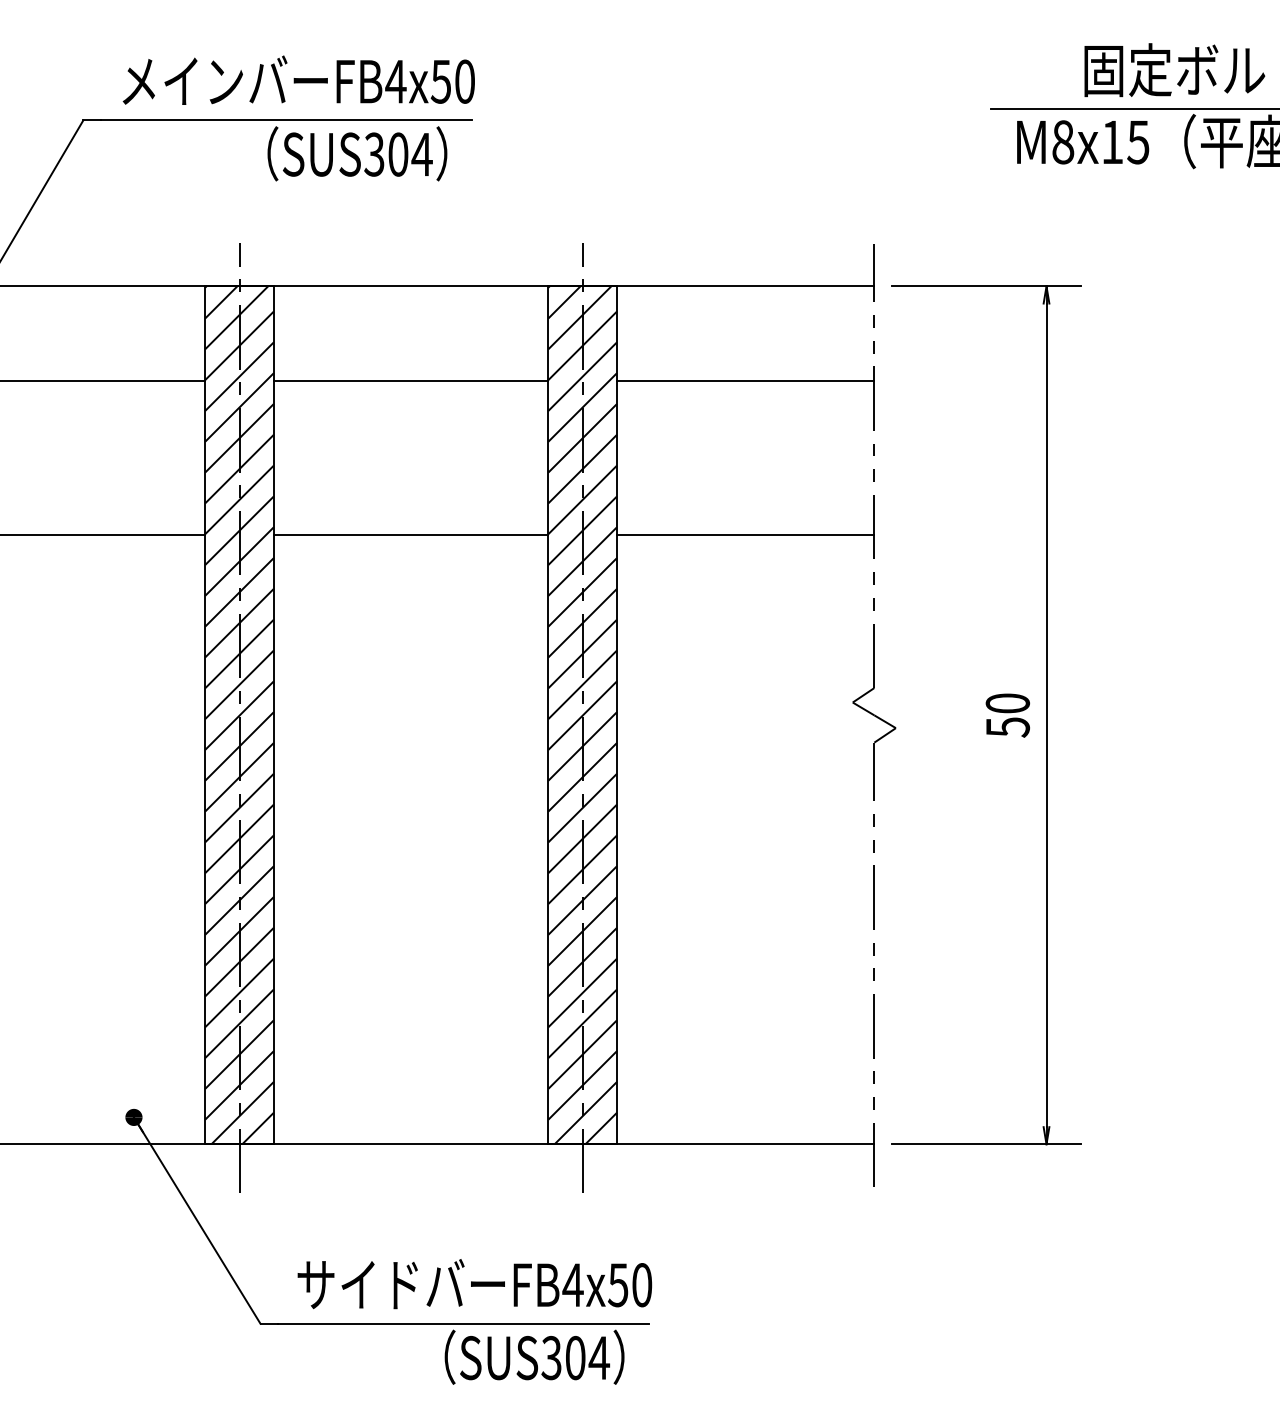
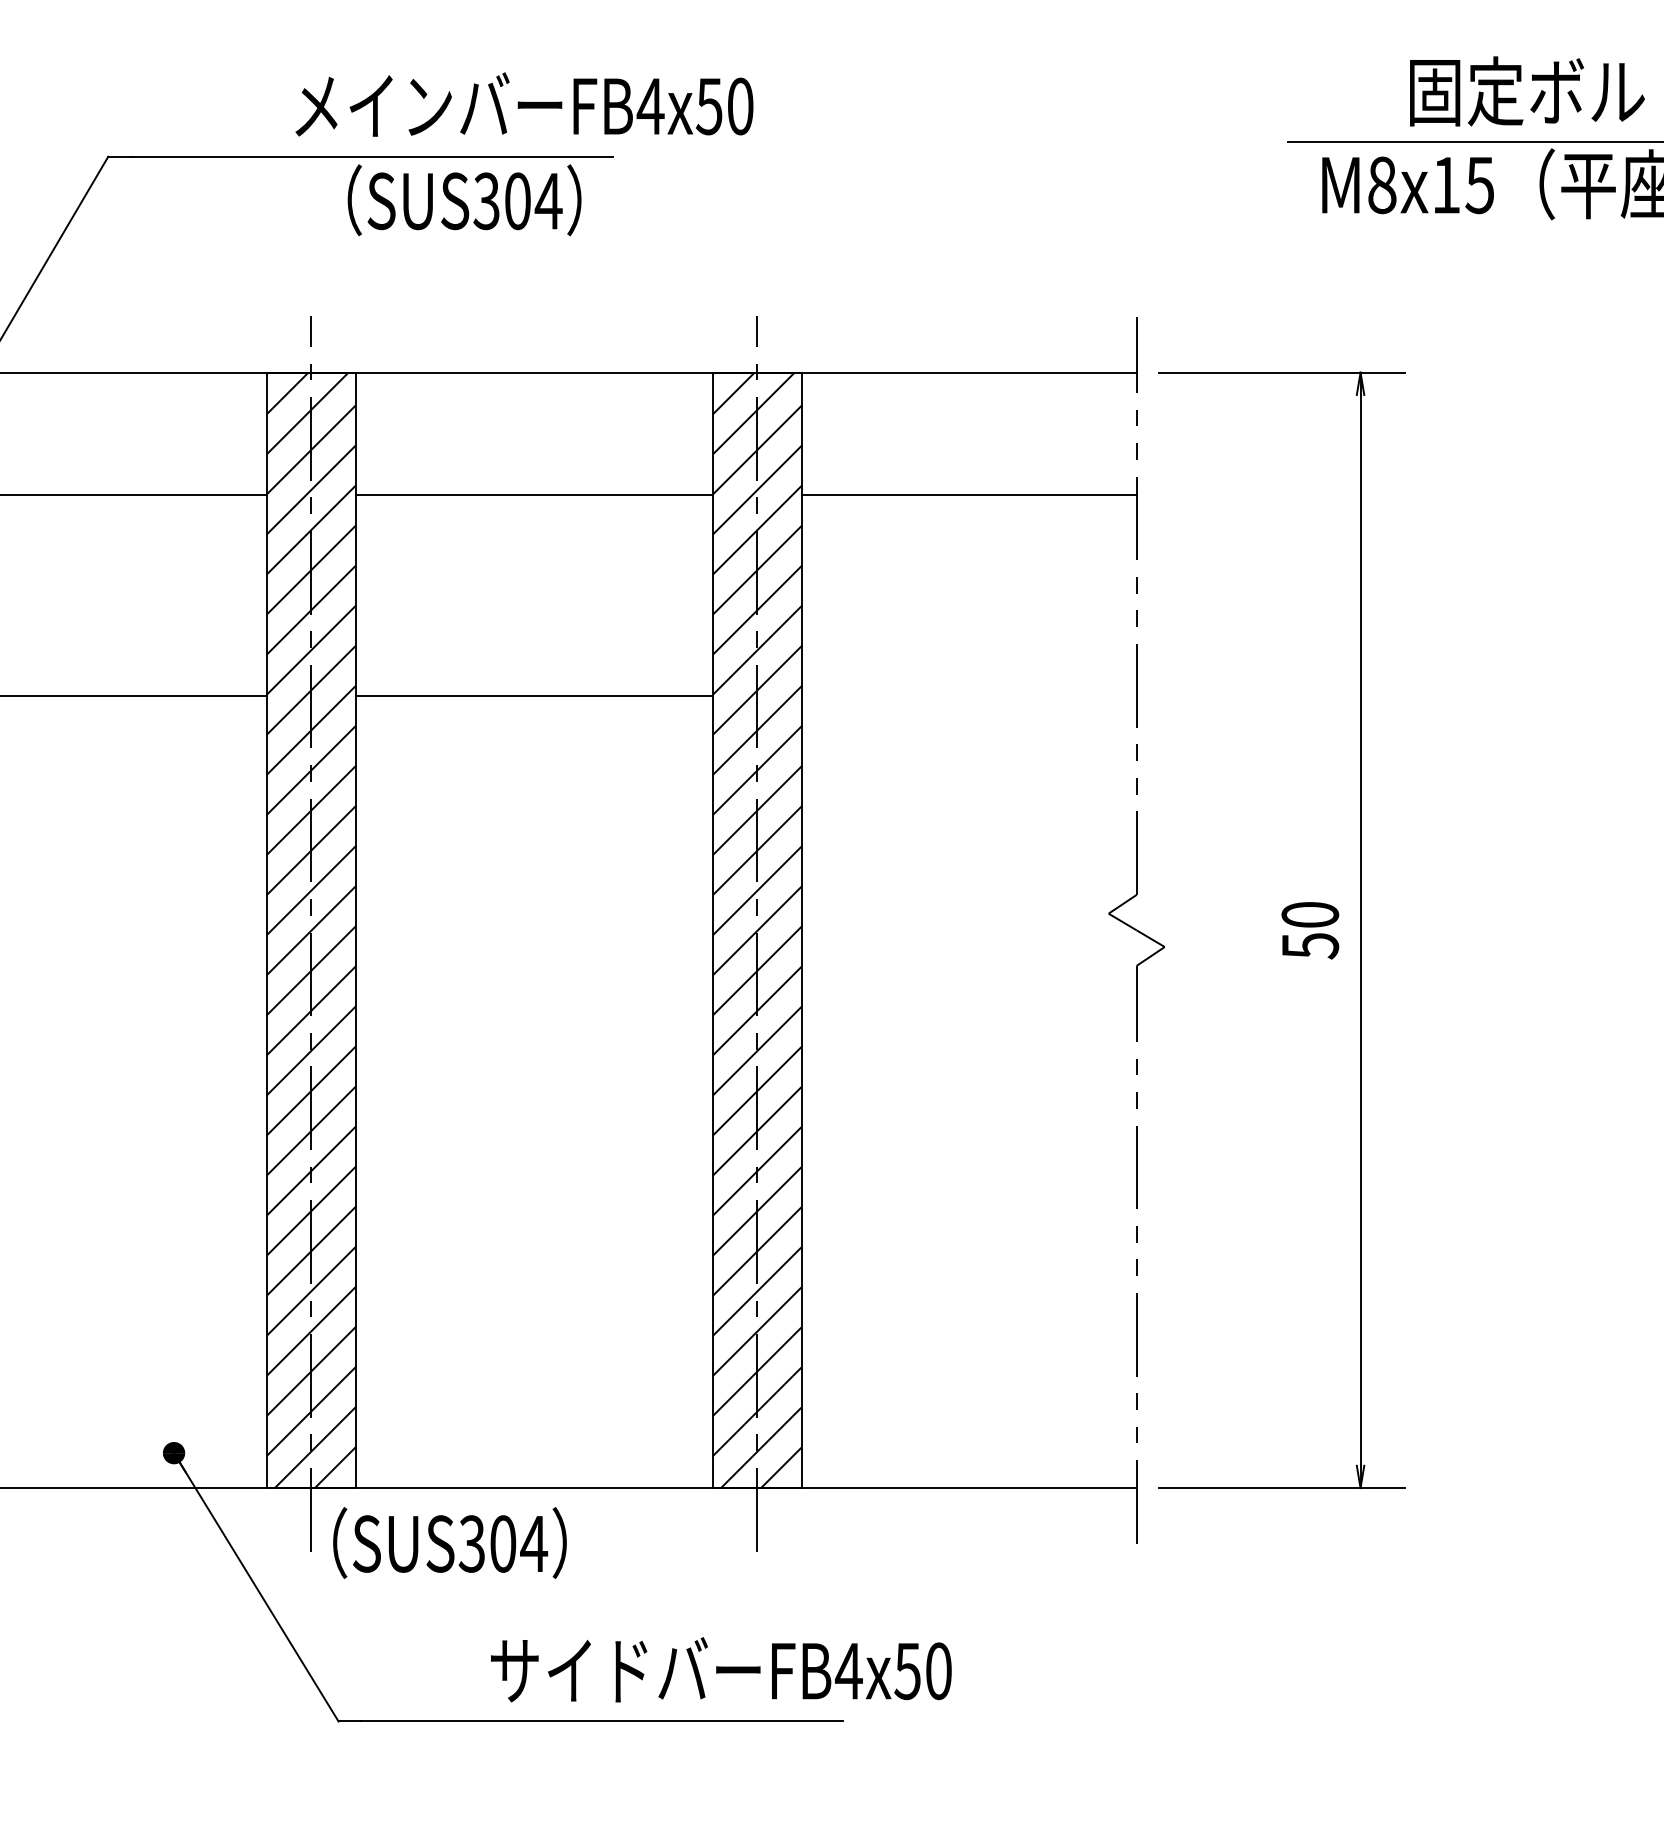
text: (298, 80) -> (524, 104), moved
line: (745, 535) -> (969, 696), removed
text: (475, 1283) -> (721, 1669), moved
text: (534, 1356) -> (449, 1542), moved

